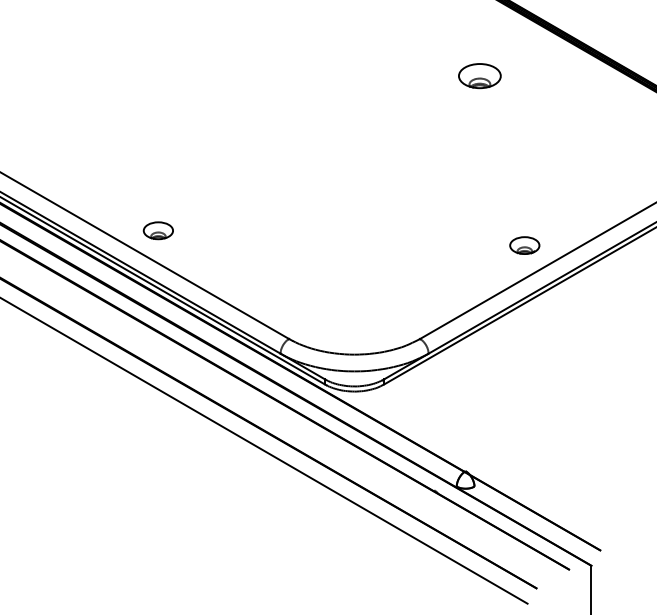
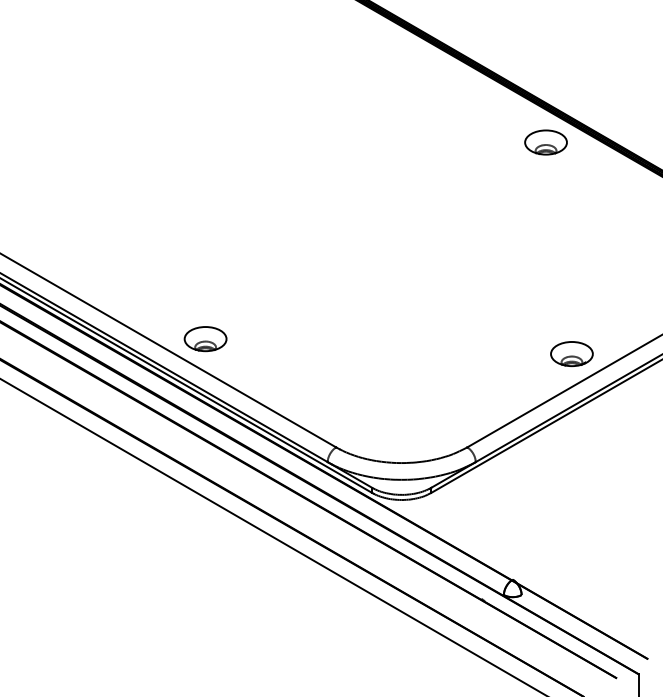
part: (479, 76) -> (545, 142), moved
part: (158, 231) -> (205, 339), size x1.43
part: (524, 245) -> (571, 353), size x1.43

